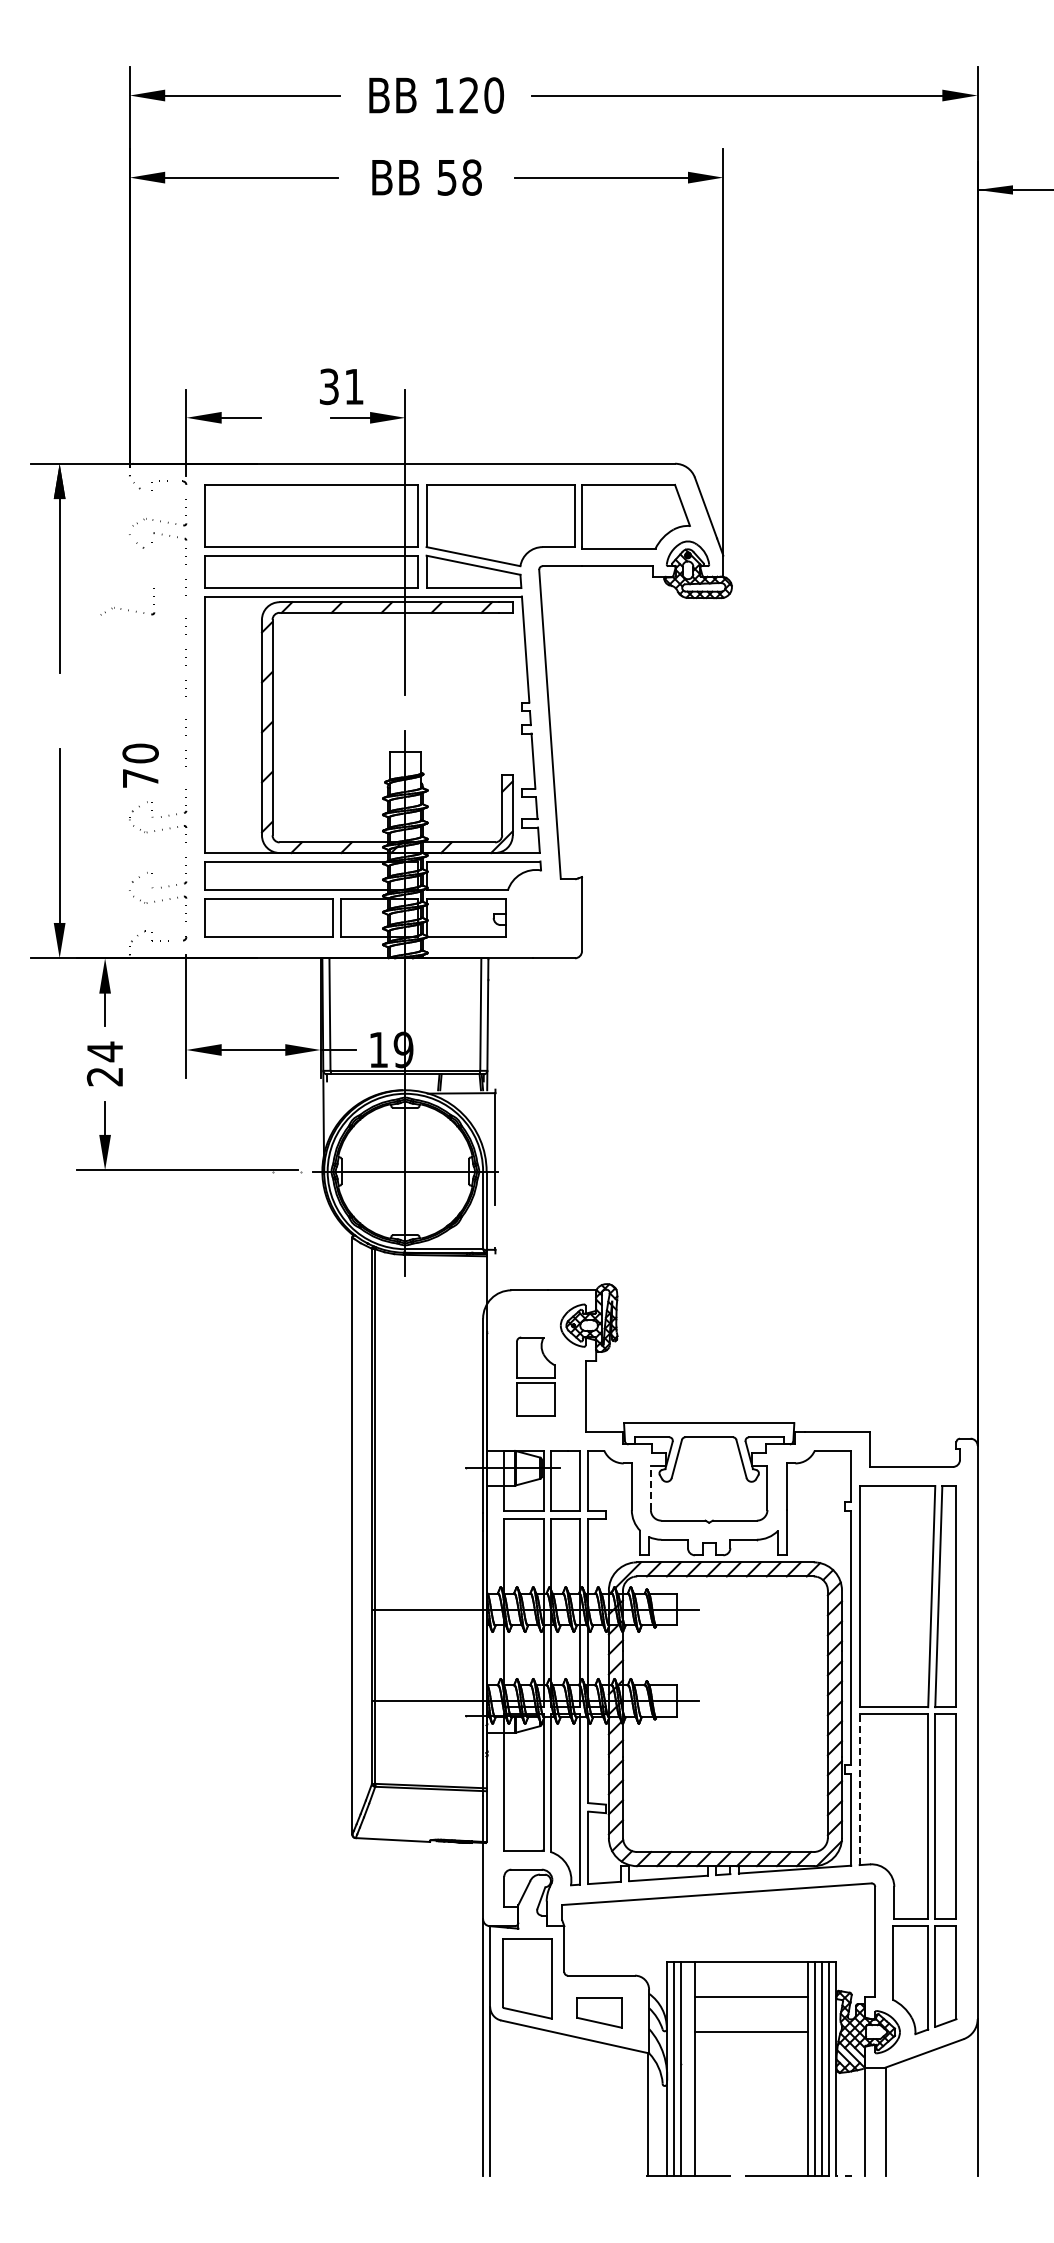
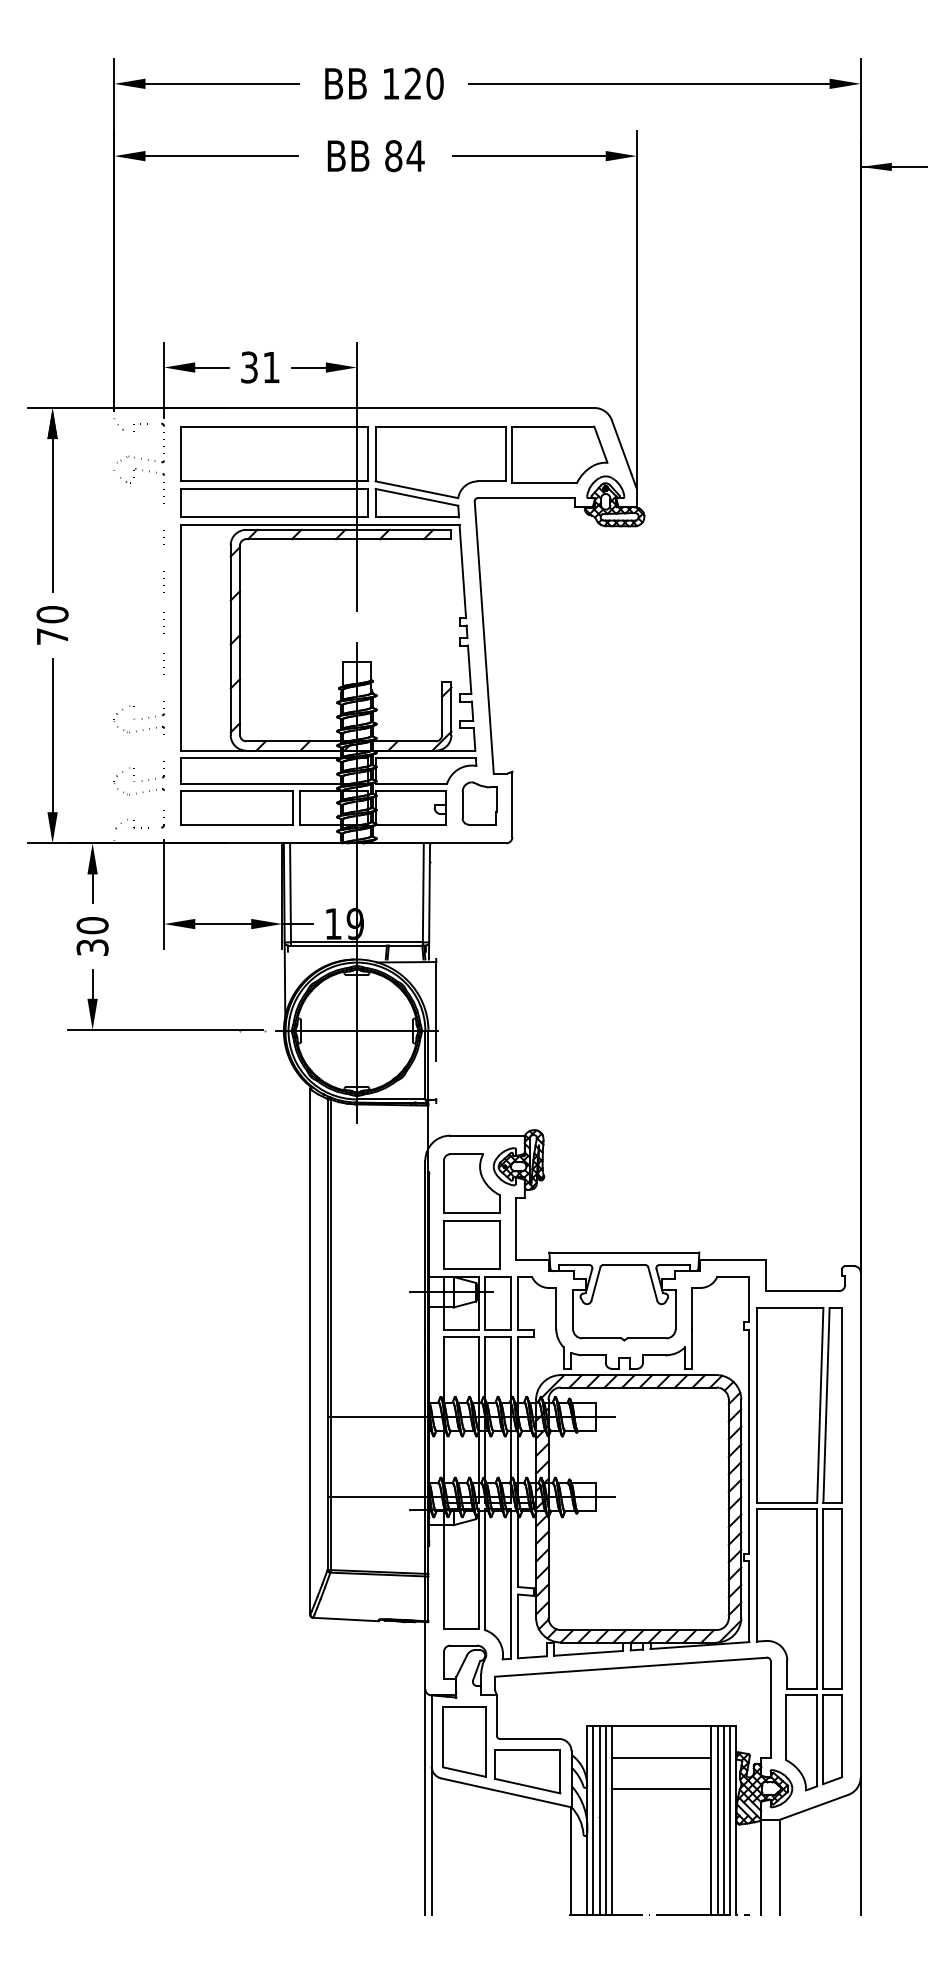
text: (459, 177) -> (404, 155), 58 -> 84
text: (341, 386) -> (260, 367), moved
part: (128, 609) -> (113, 536), removed
text: (140, 765) -> (52, 625), moved
part: (544, 912) -> (479, 803), added
text: (104, 1063) -> (92, 935), 24 -> 30
part: (535, 1376) -> (471, 1211), size x1.67
line: (650, 1487) -> (572, 1309), dashed -> solid
line: (859, 1789) -> (756, 1575), dashed -> solid
part: (599, 2012) -> (527, 1771), size x1.67
line: (688, 2068) -> (606, 1820), added

